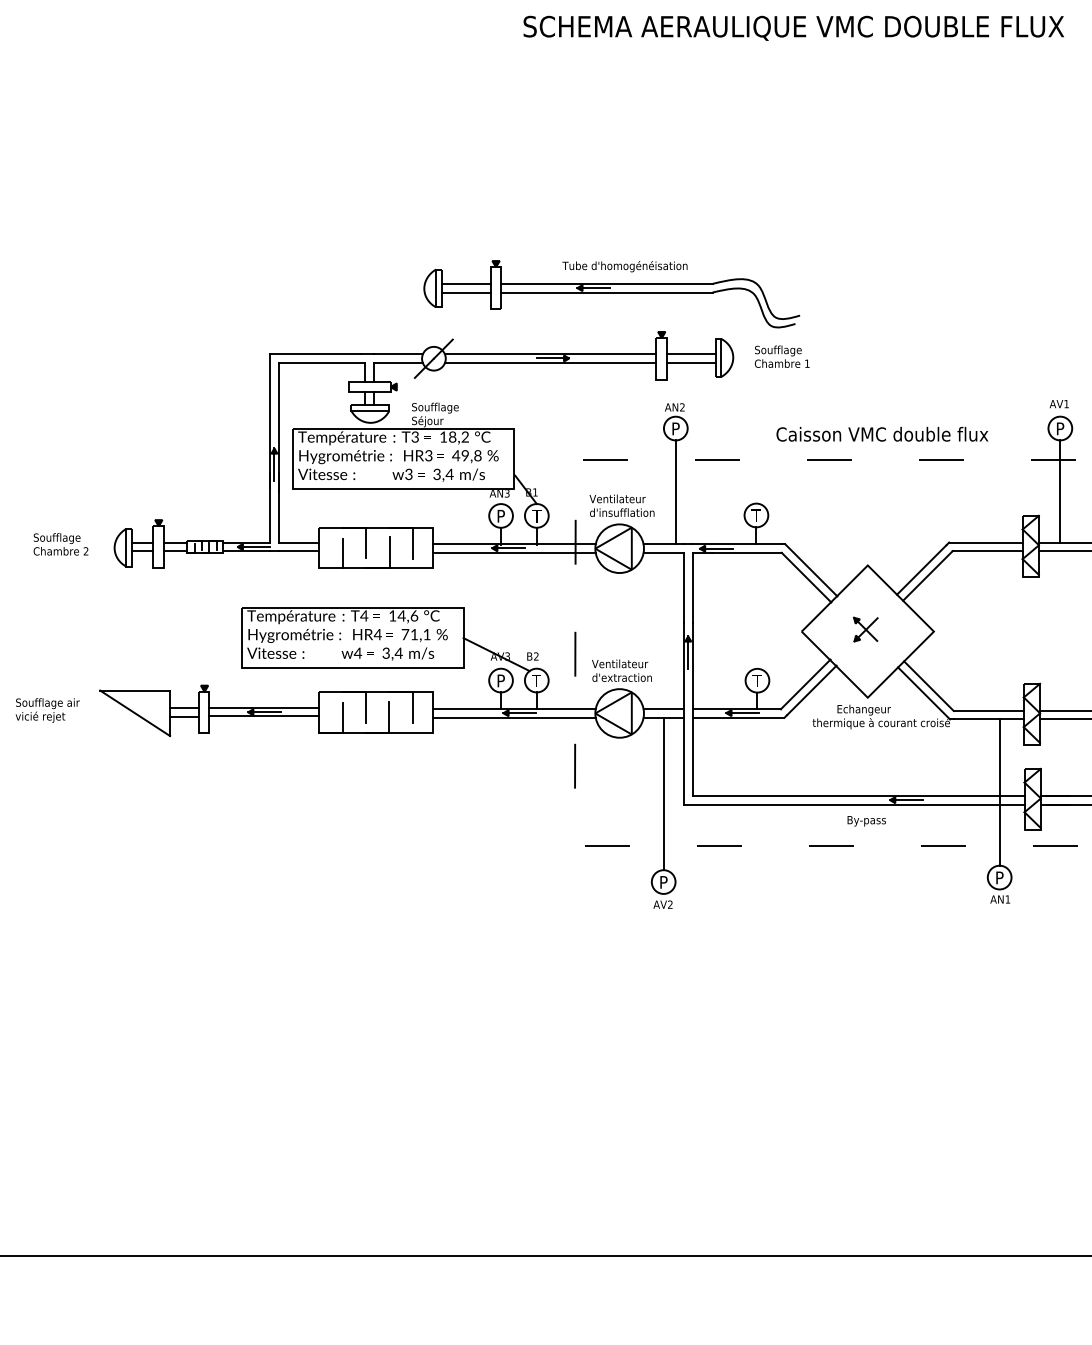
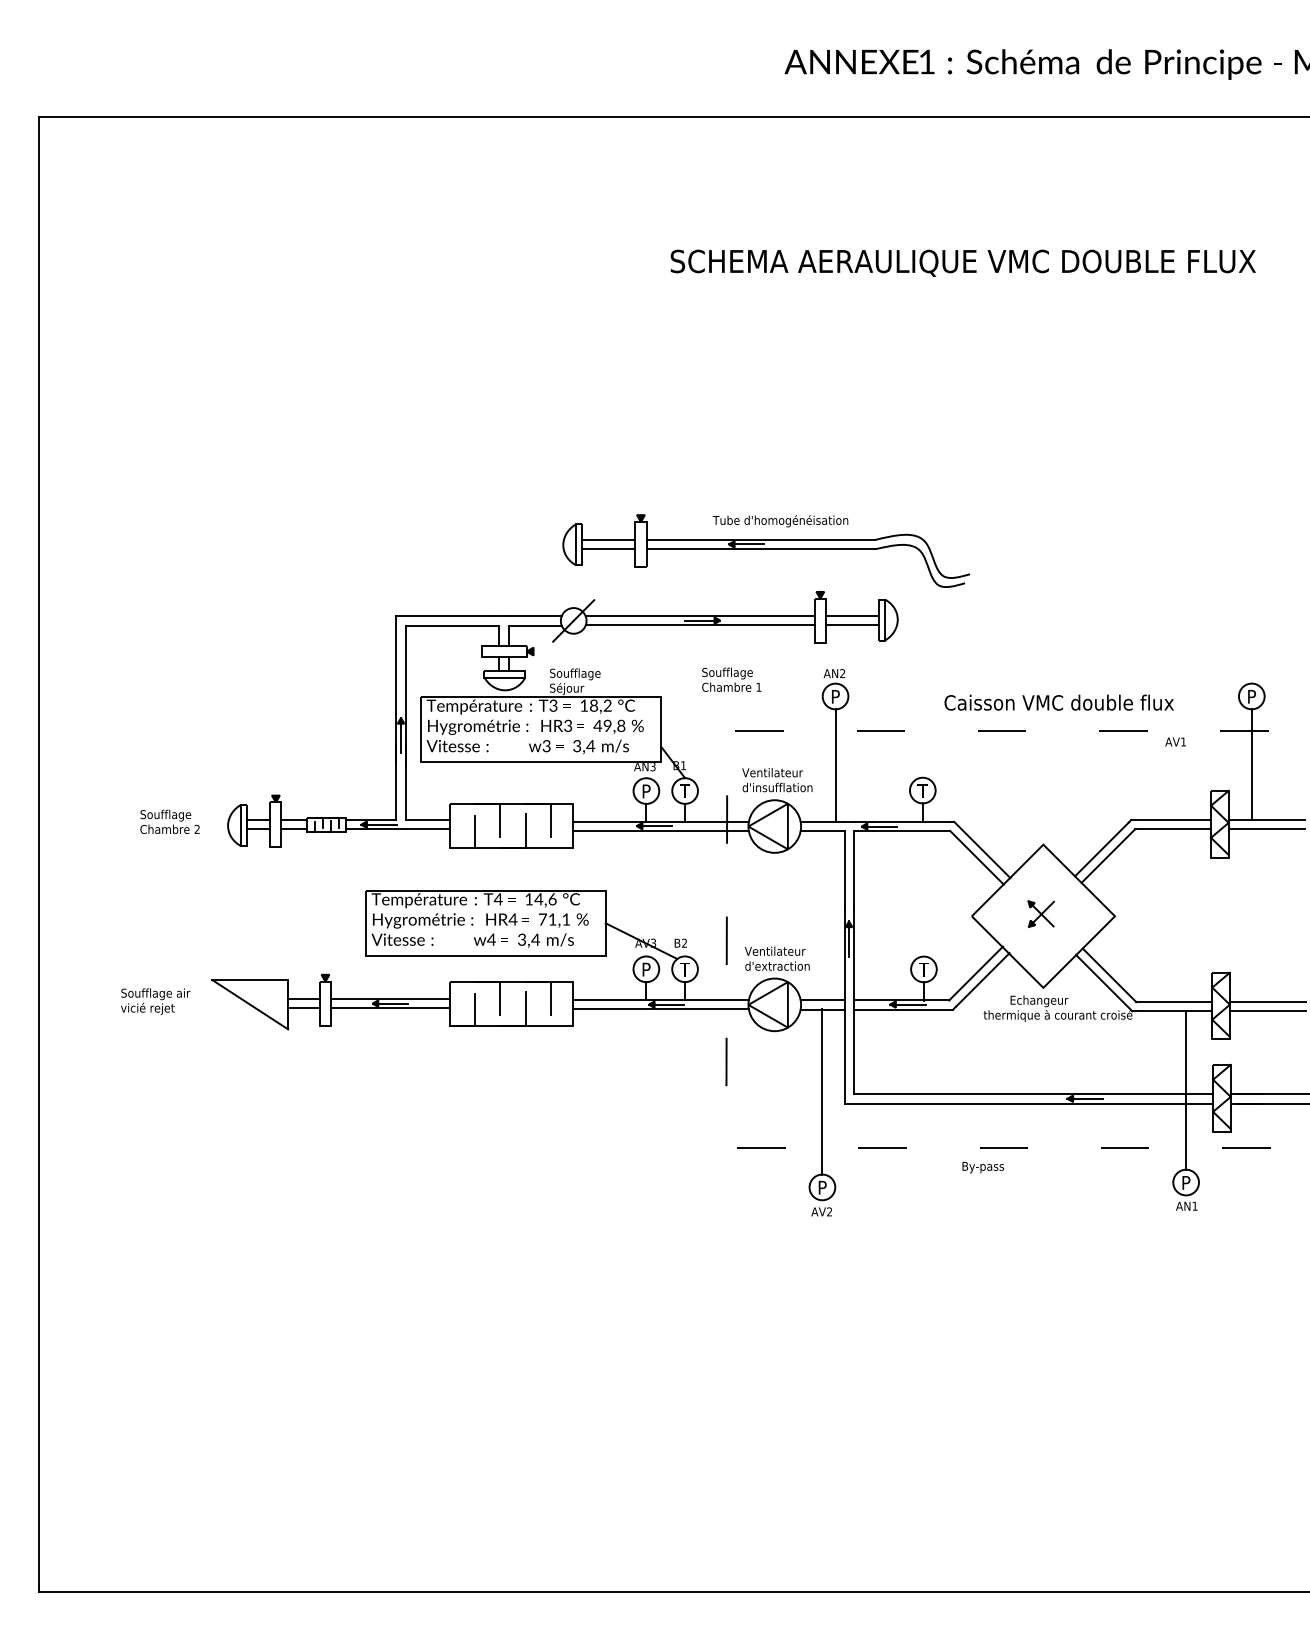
text: (782, 356) -> (731, 679), moved
text: (1059, 403) -> (1175, 741), moved
text: (866, 821) -> (982, 1167), moved

